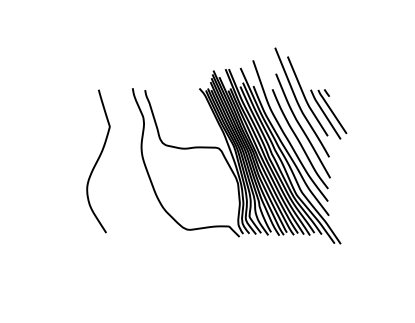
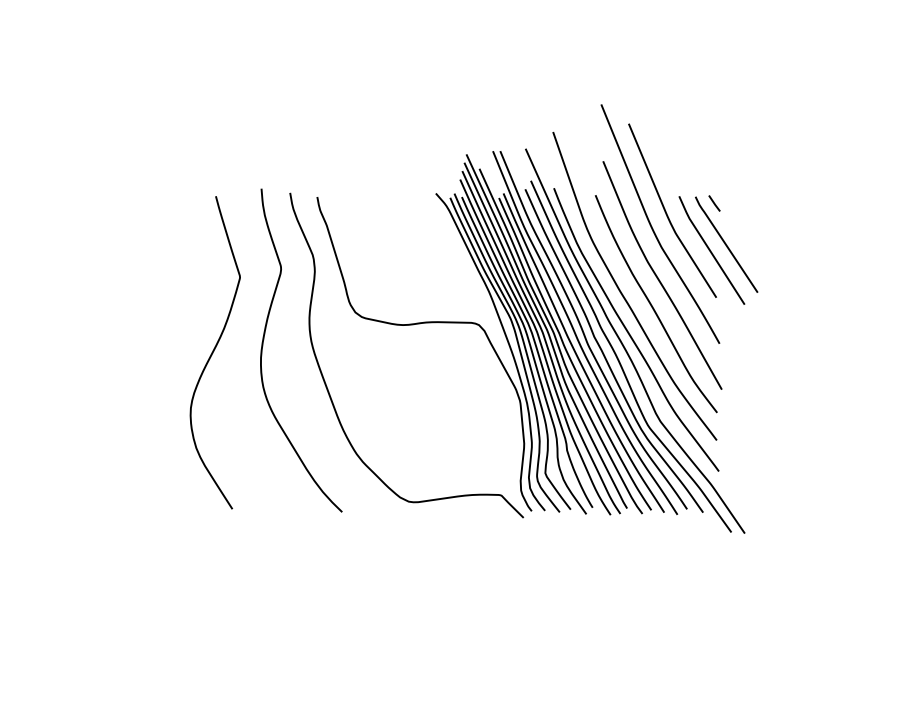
curve: (121, 156) -> (265, 342), added

